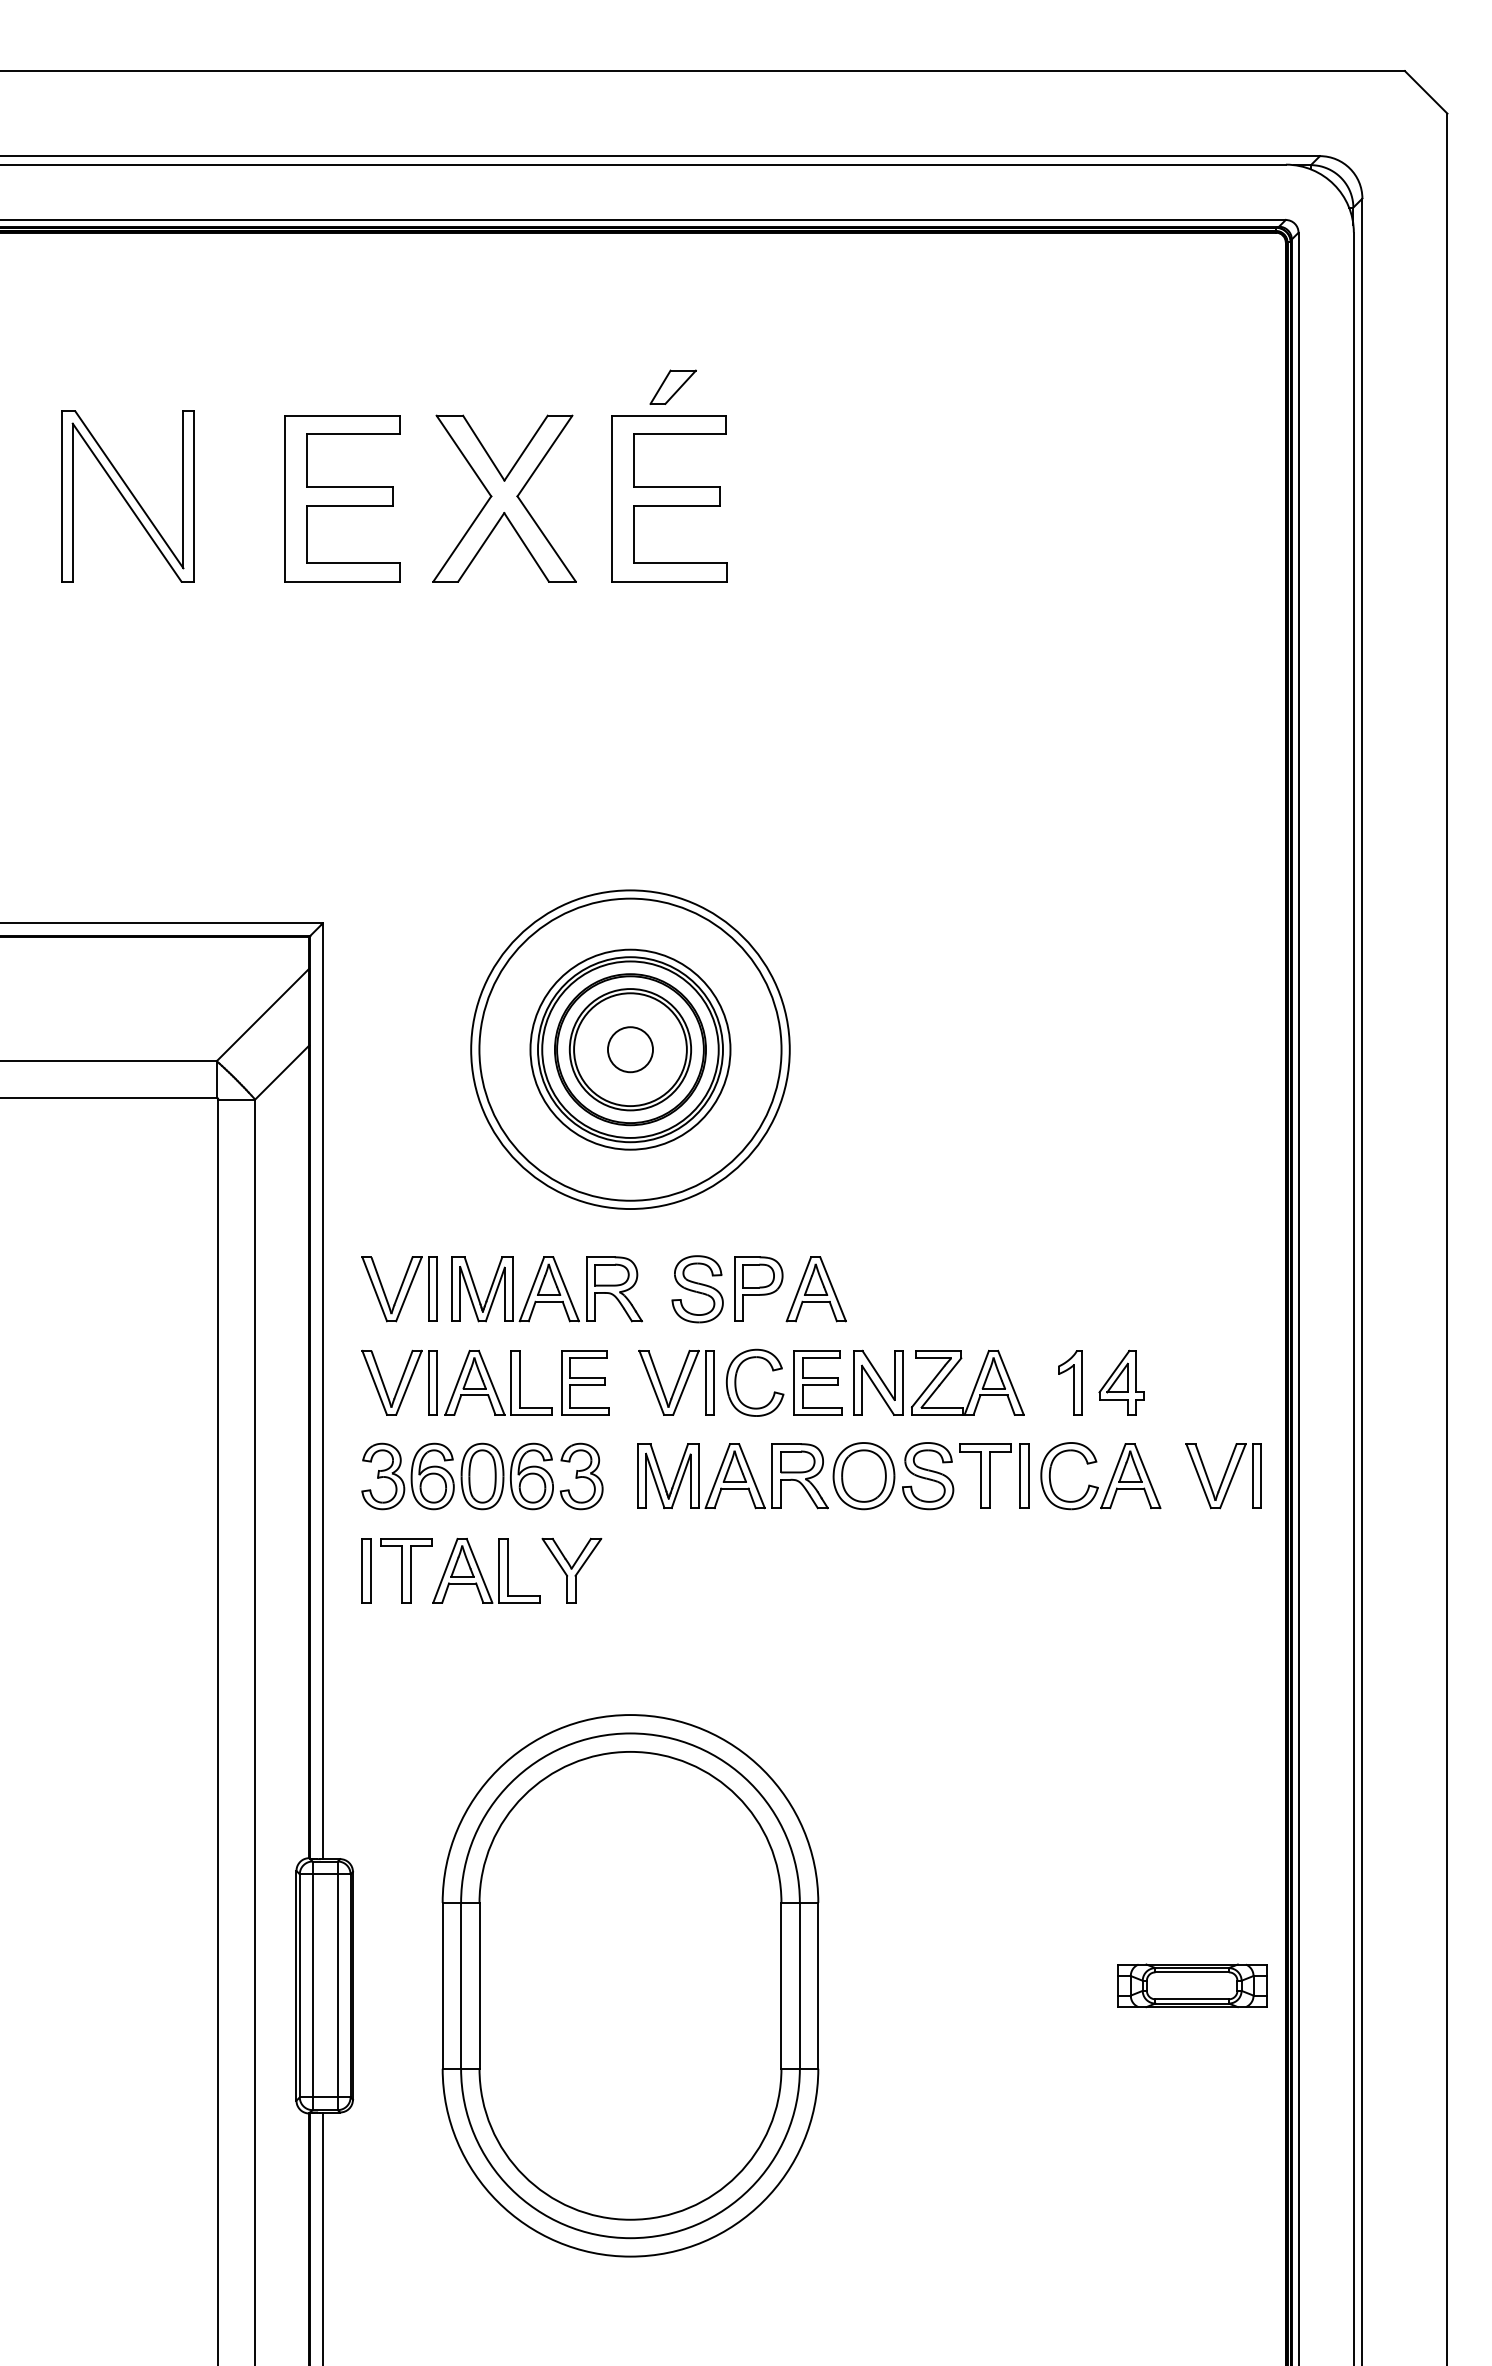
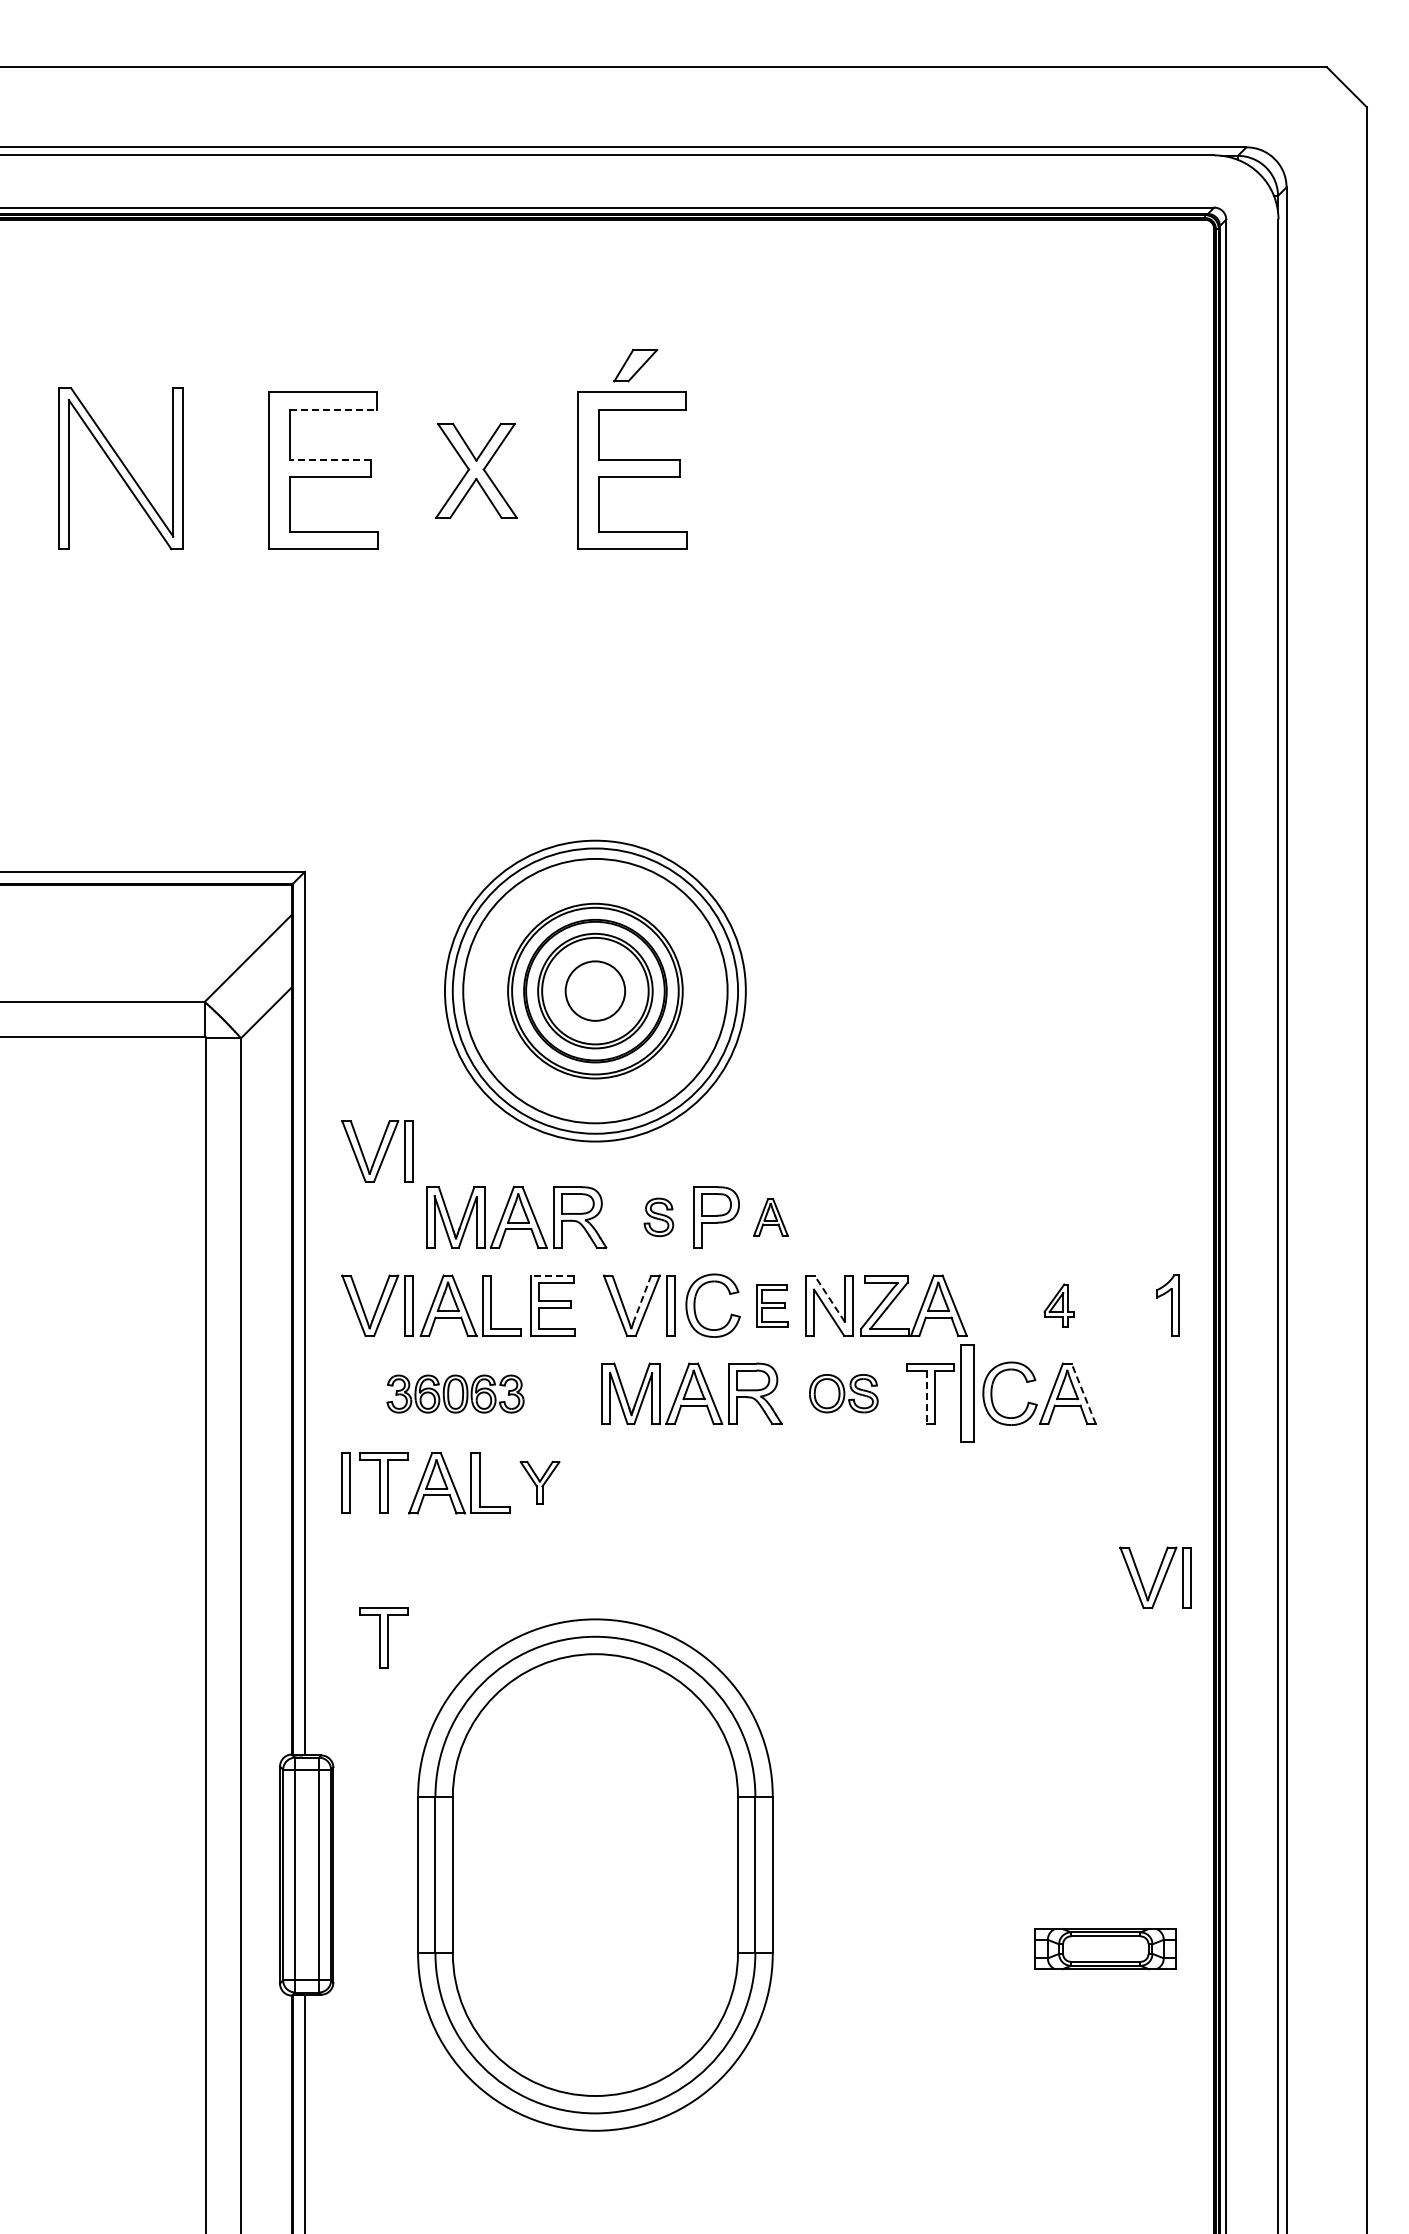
line: (353, 434) -> (333, 410), solid -> dashed
line: (349, 486) -> (330, 459), solid -> dashed
part: (504, 498) -> (476, 470), size x0.6
circle: (630, 1049) -> (595, 990), size x1.4
circle: (630, 1049) -> (595, 990), size x1.4
part: (399, 1289) -> (377, 1151), moved
part: (697, 1289) -> (658, 1217), size x0.6
part: (815, 1289) -> (770, 1217), size x0.6
line: (585, 1350) -> (552, 1275), solid -> dashed
line: (680, 1375) -> (642, 1298), solid -> dashed
line: (878, 1375) -> (829, 1298), solid -> dashed
part: (818, 1382) -> (772, 1305), size x0.7
part: (1070, 1382) -> (1167, 1305), moved
part: (1120, 1382) -> (1058, 1305), size x0.7
part: (482, 1475) -> (455, 1393), size x0.6
part: (893, 1475) -> (843, 1393), size x0.6
part: (1024, 1475) -> (967, 1393), size x1.6
line: (1147, 1475) -> (1083, 1393), solid -> dashed
part: (1223, 1475) -> (1155, 1577), moved
line: (981, 1480) -> (926, 1397), solid -> dashed
part: (571, 1570) -> (539, 1482), size x0.7
part: (406, 1734) -> (383, 1637), added
part: (1191, 1986) -> (1105, 1949), moved

